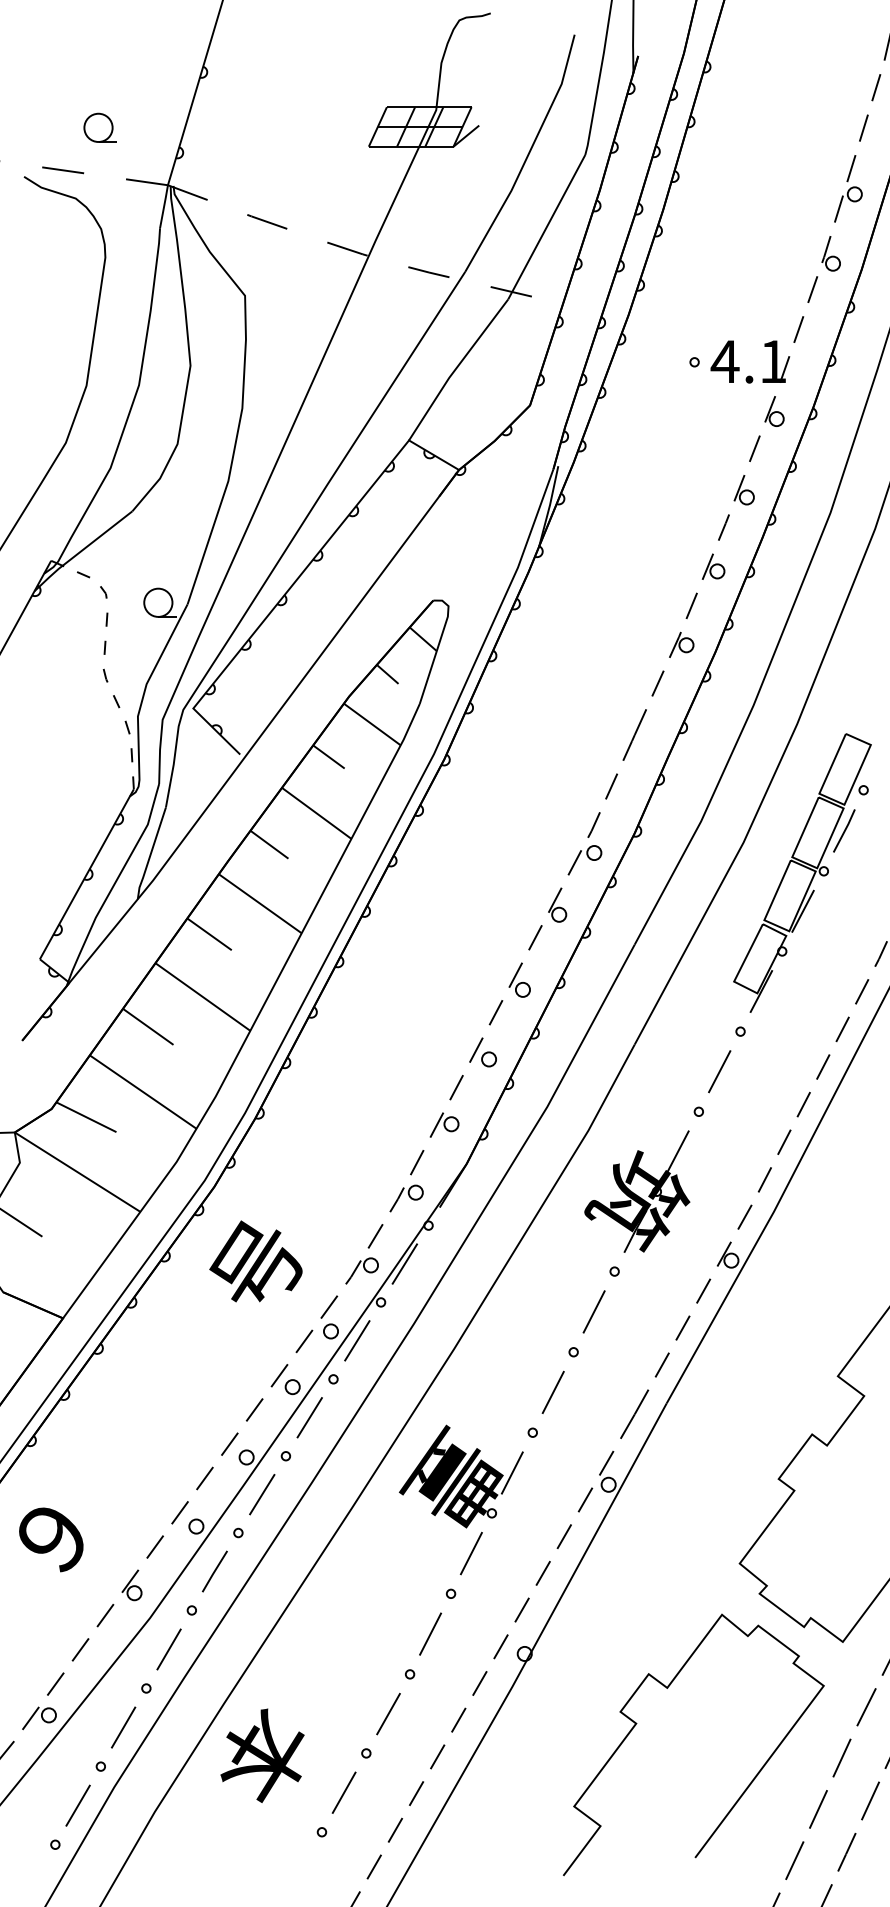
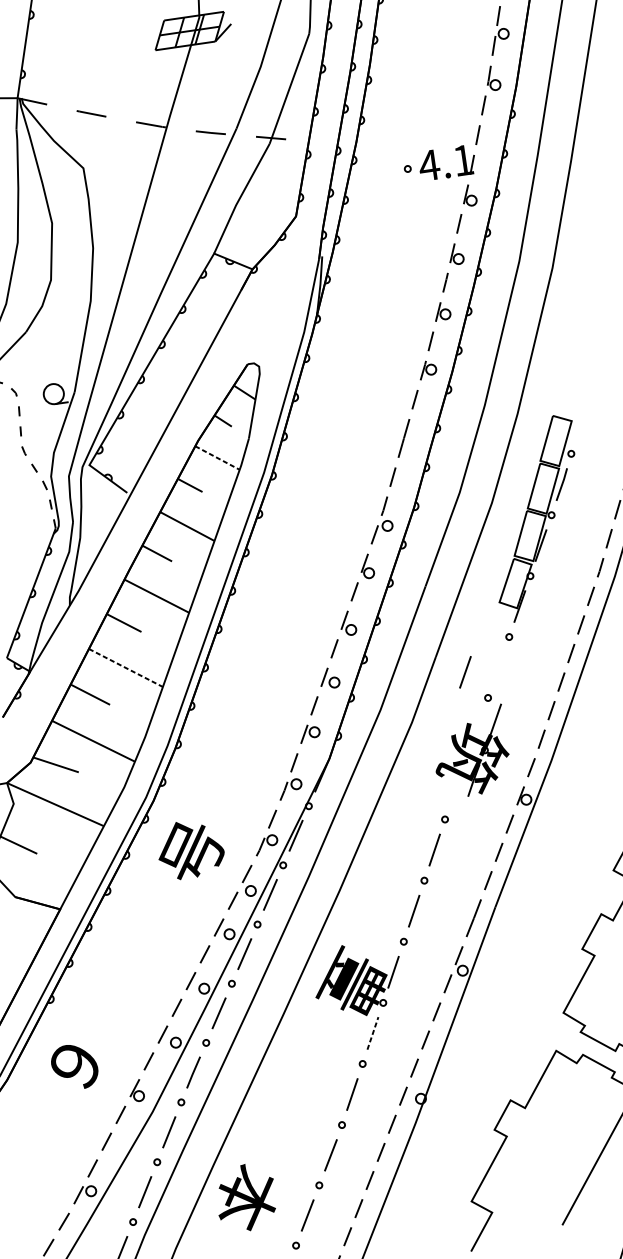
line: (372, 724) -> (217, 458), solid -> dashed
line: (203, 997) -> (126, 668), solid -> dashed
line: (719, 1071) -> (465, 672), moved
part: (637, 1191) -> (471, 752), moved
line: (471, 1553) -> (372, 1033), solid -> dashed

